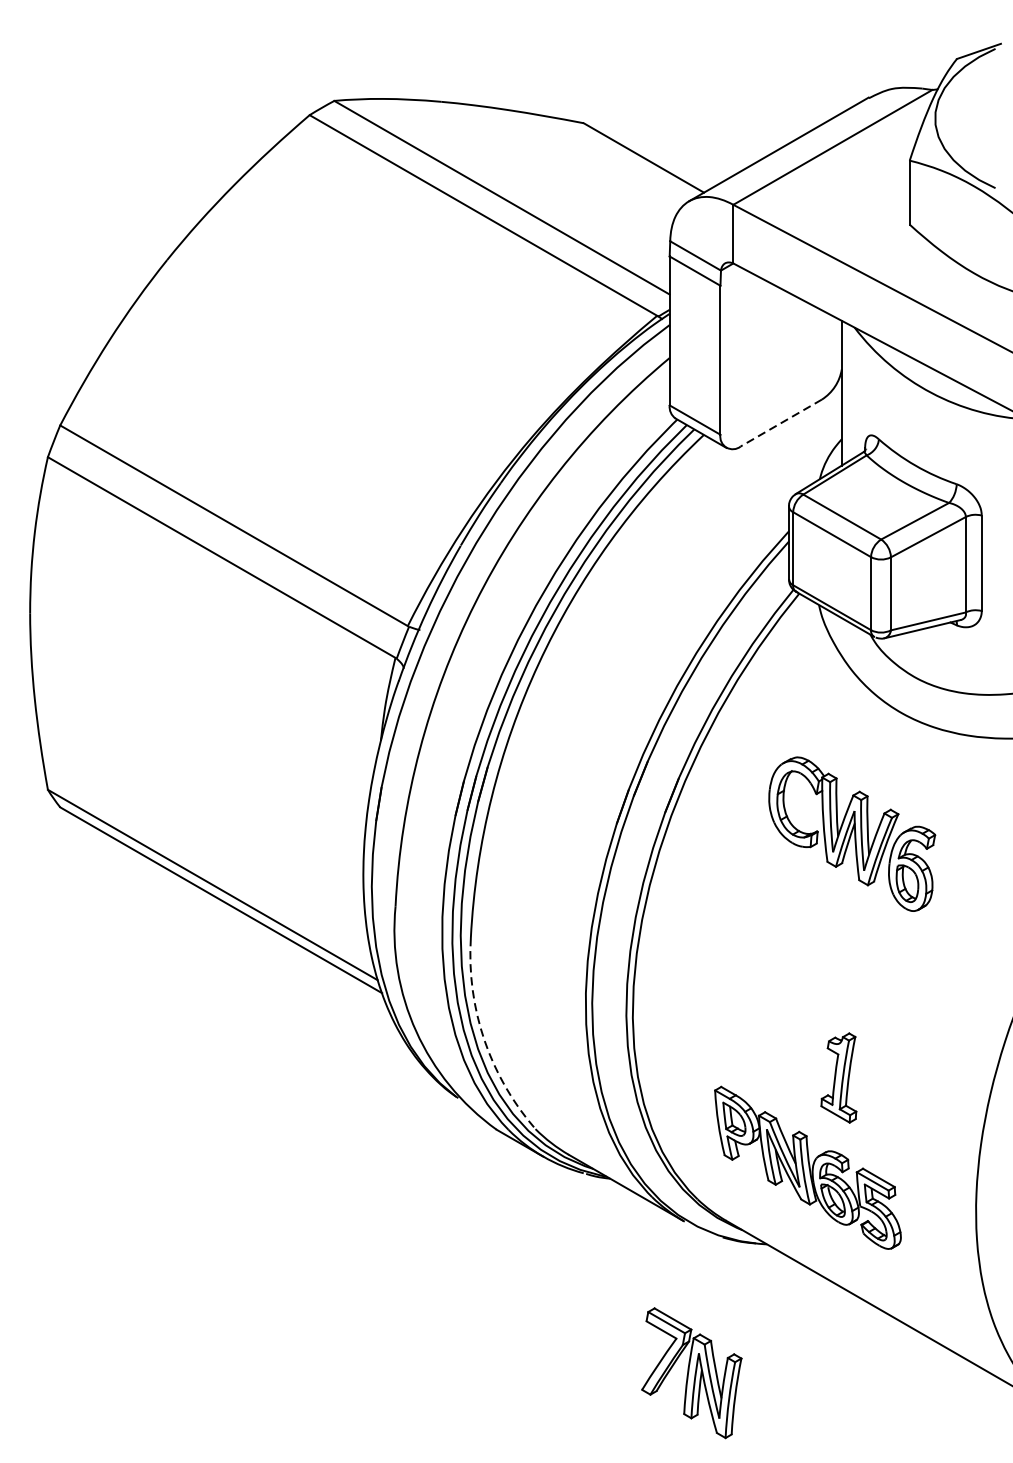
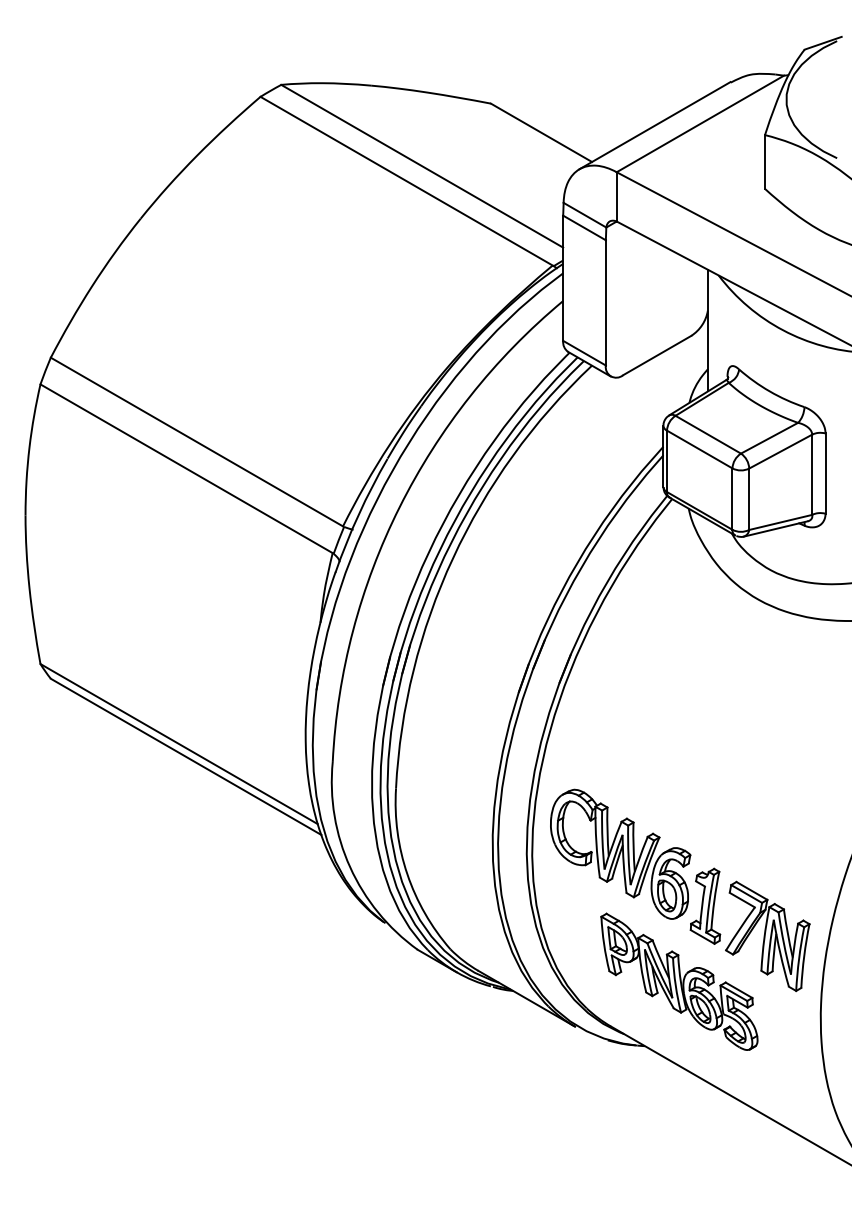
line: (780, 422) -> (656, 355), dashed -> solid
part: (852, 833) -> (620, 853), moved
arc: (484, 1040) -> (407, 874), dashed -> solid
part: (691, 1373) -> (767, 936), moved

